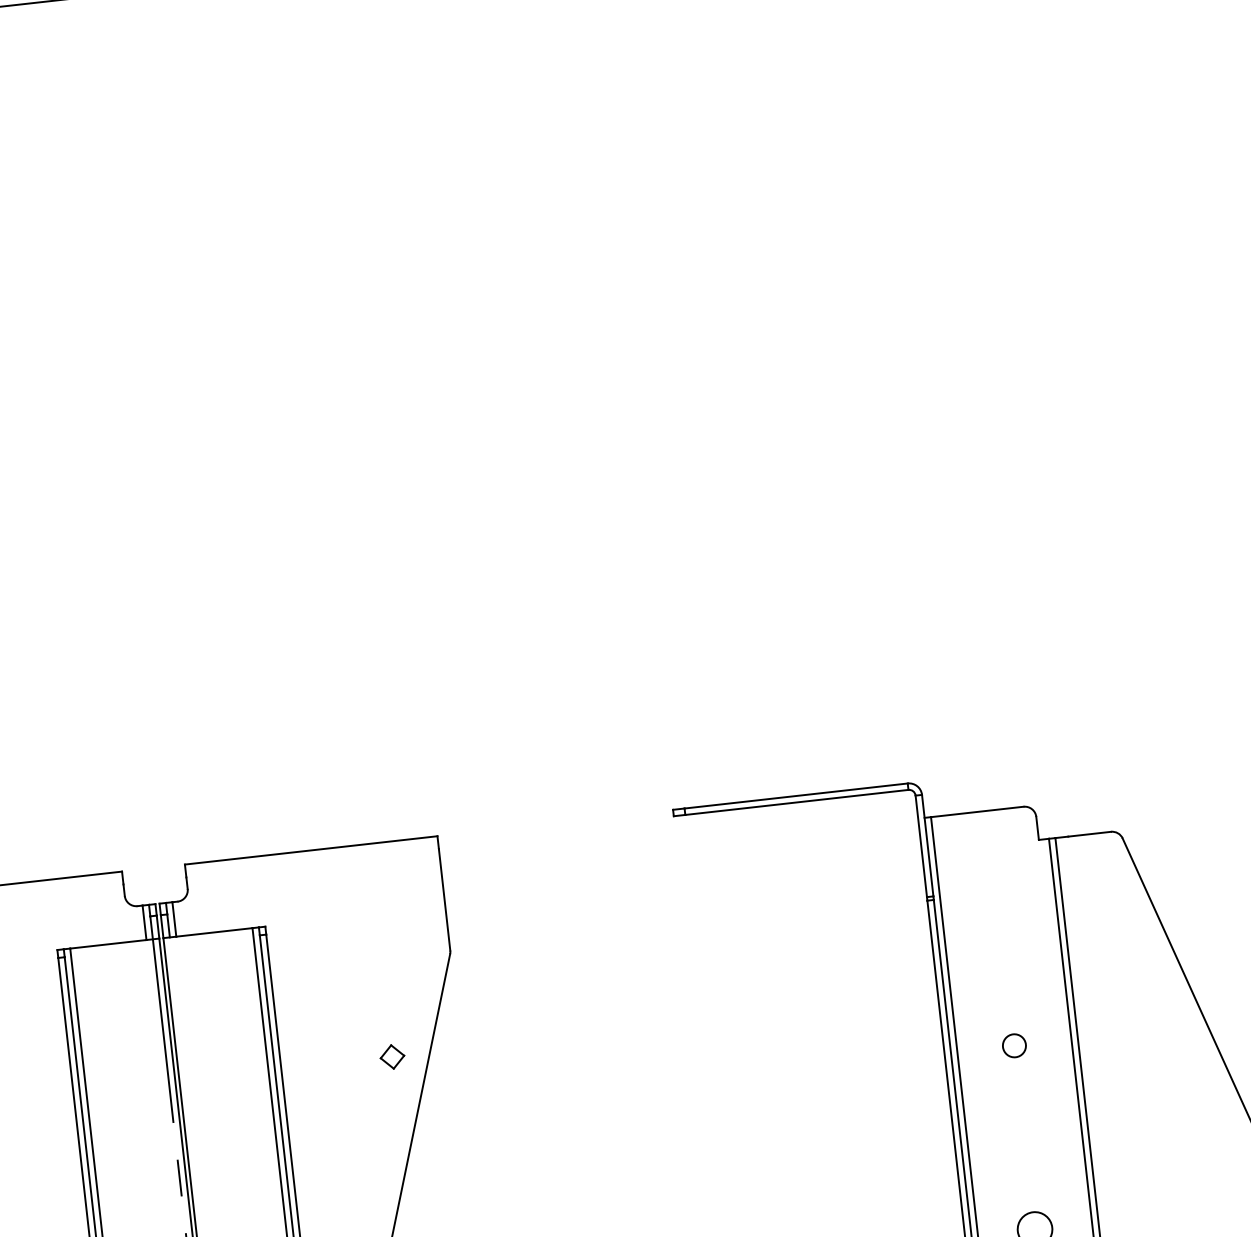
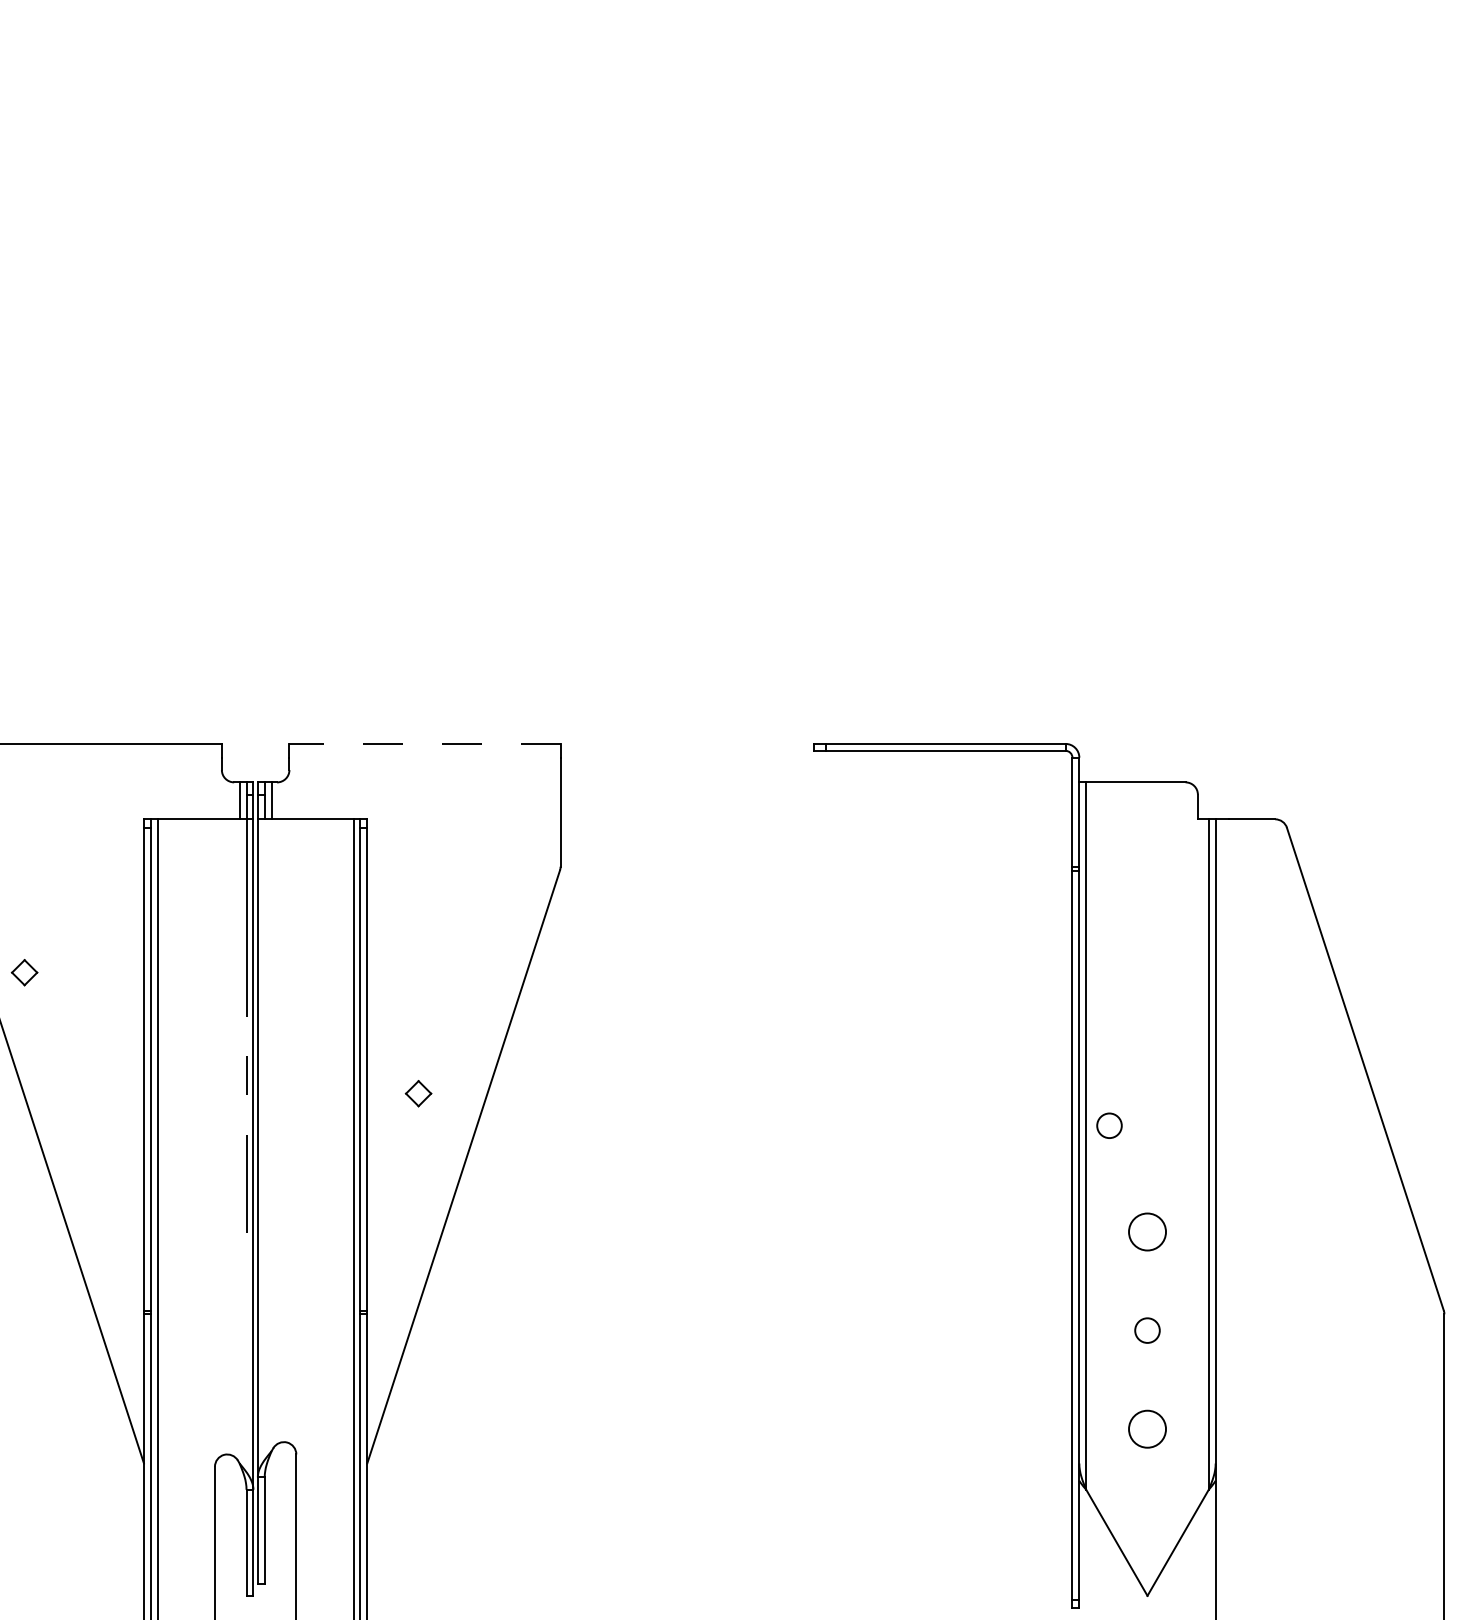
line: (310, 850) -> (424, 743), solid -> dashed
circle: (1014, 1045) -> (1109, 1125), moved
part: (392, 1056) -> (418, 1093), moved

